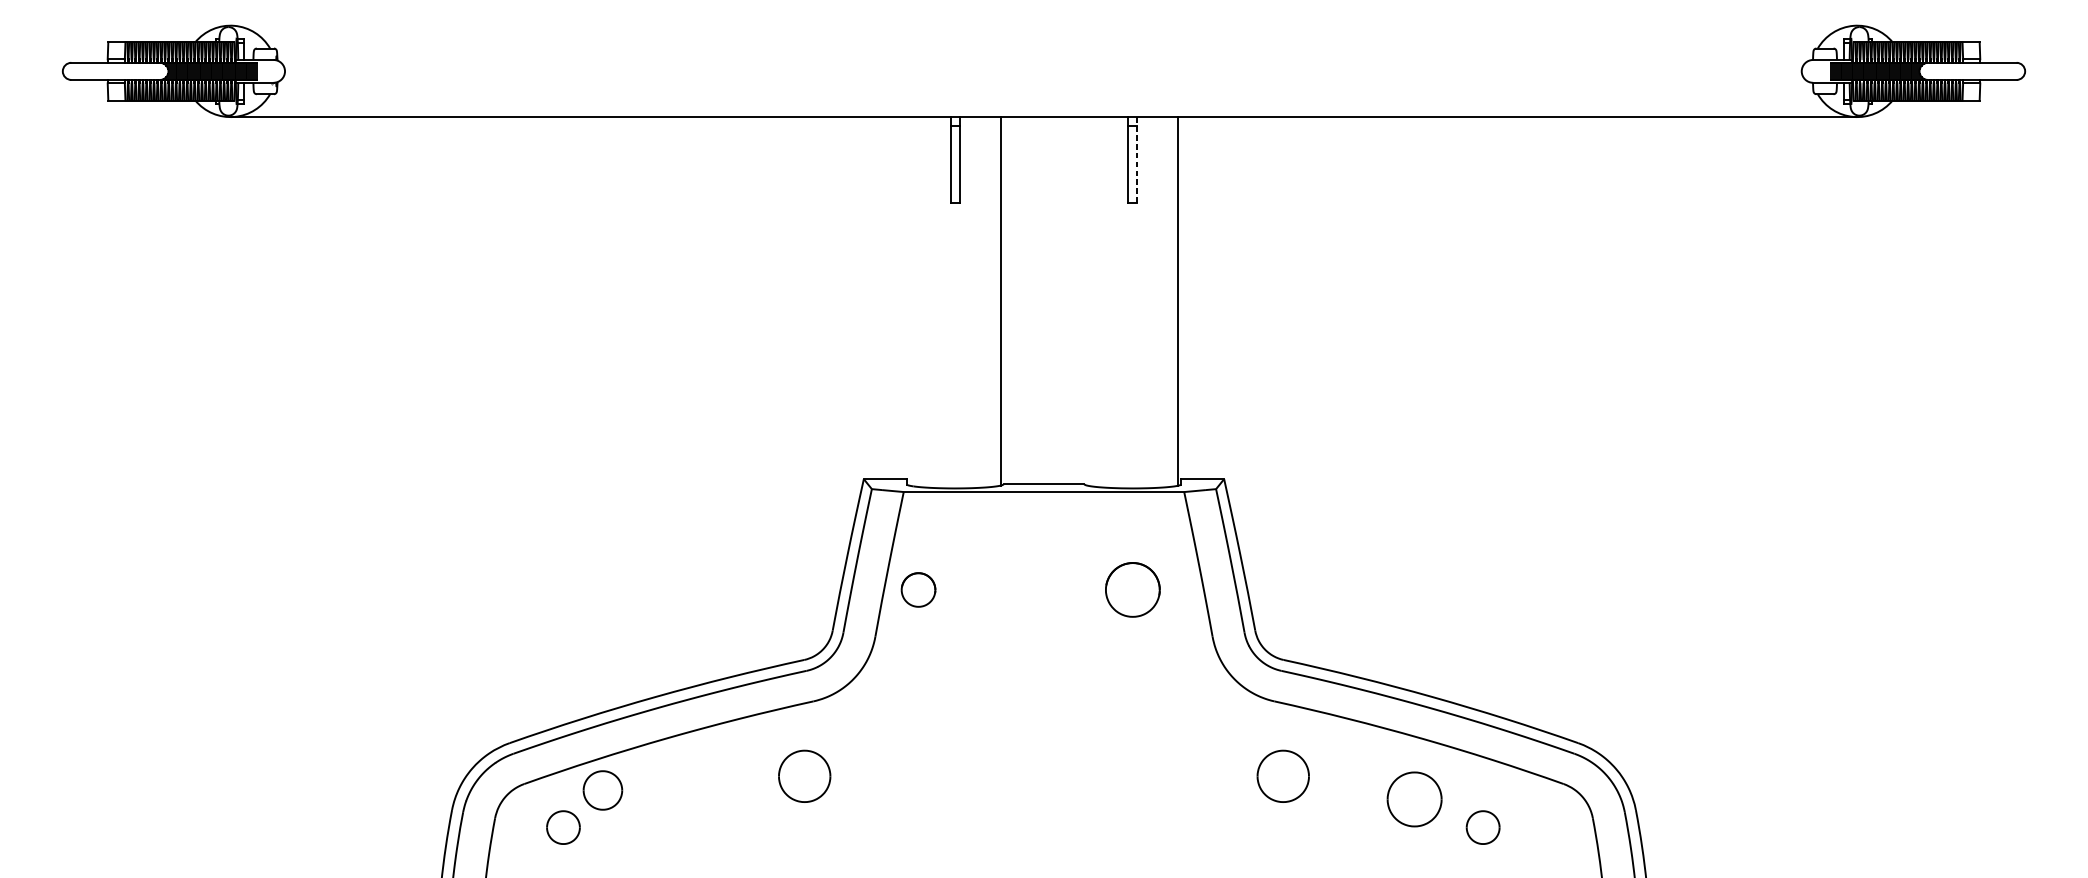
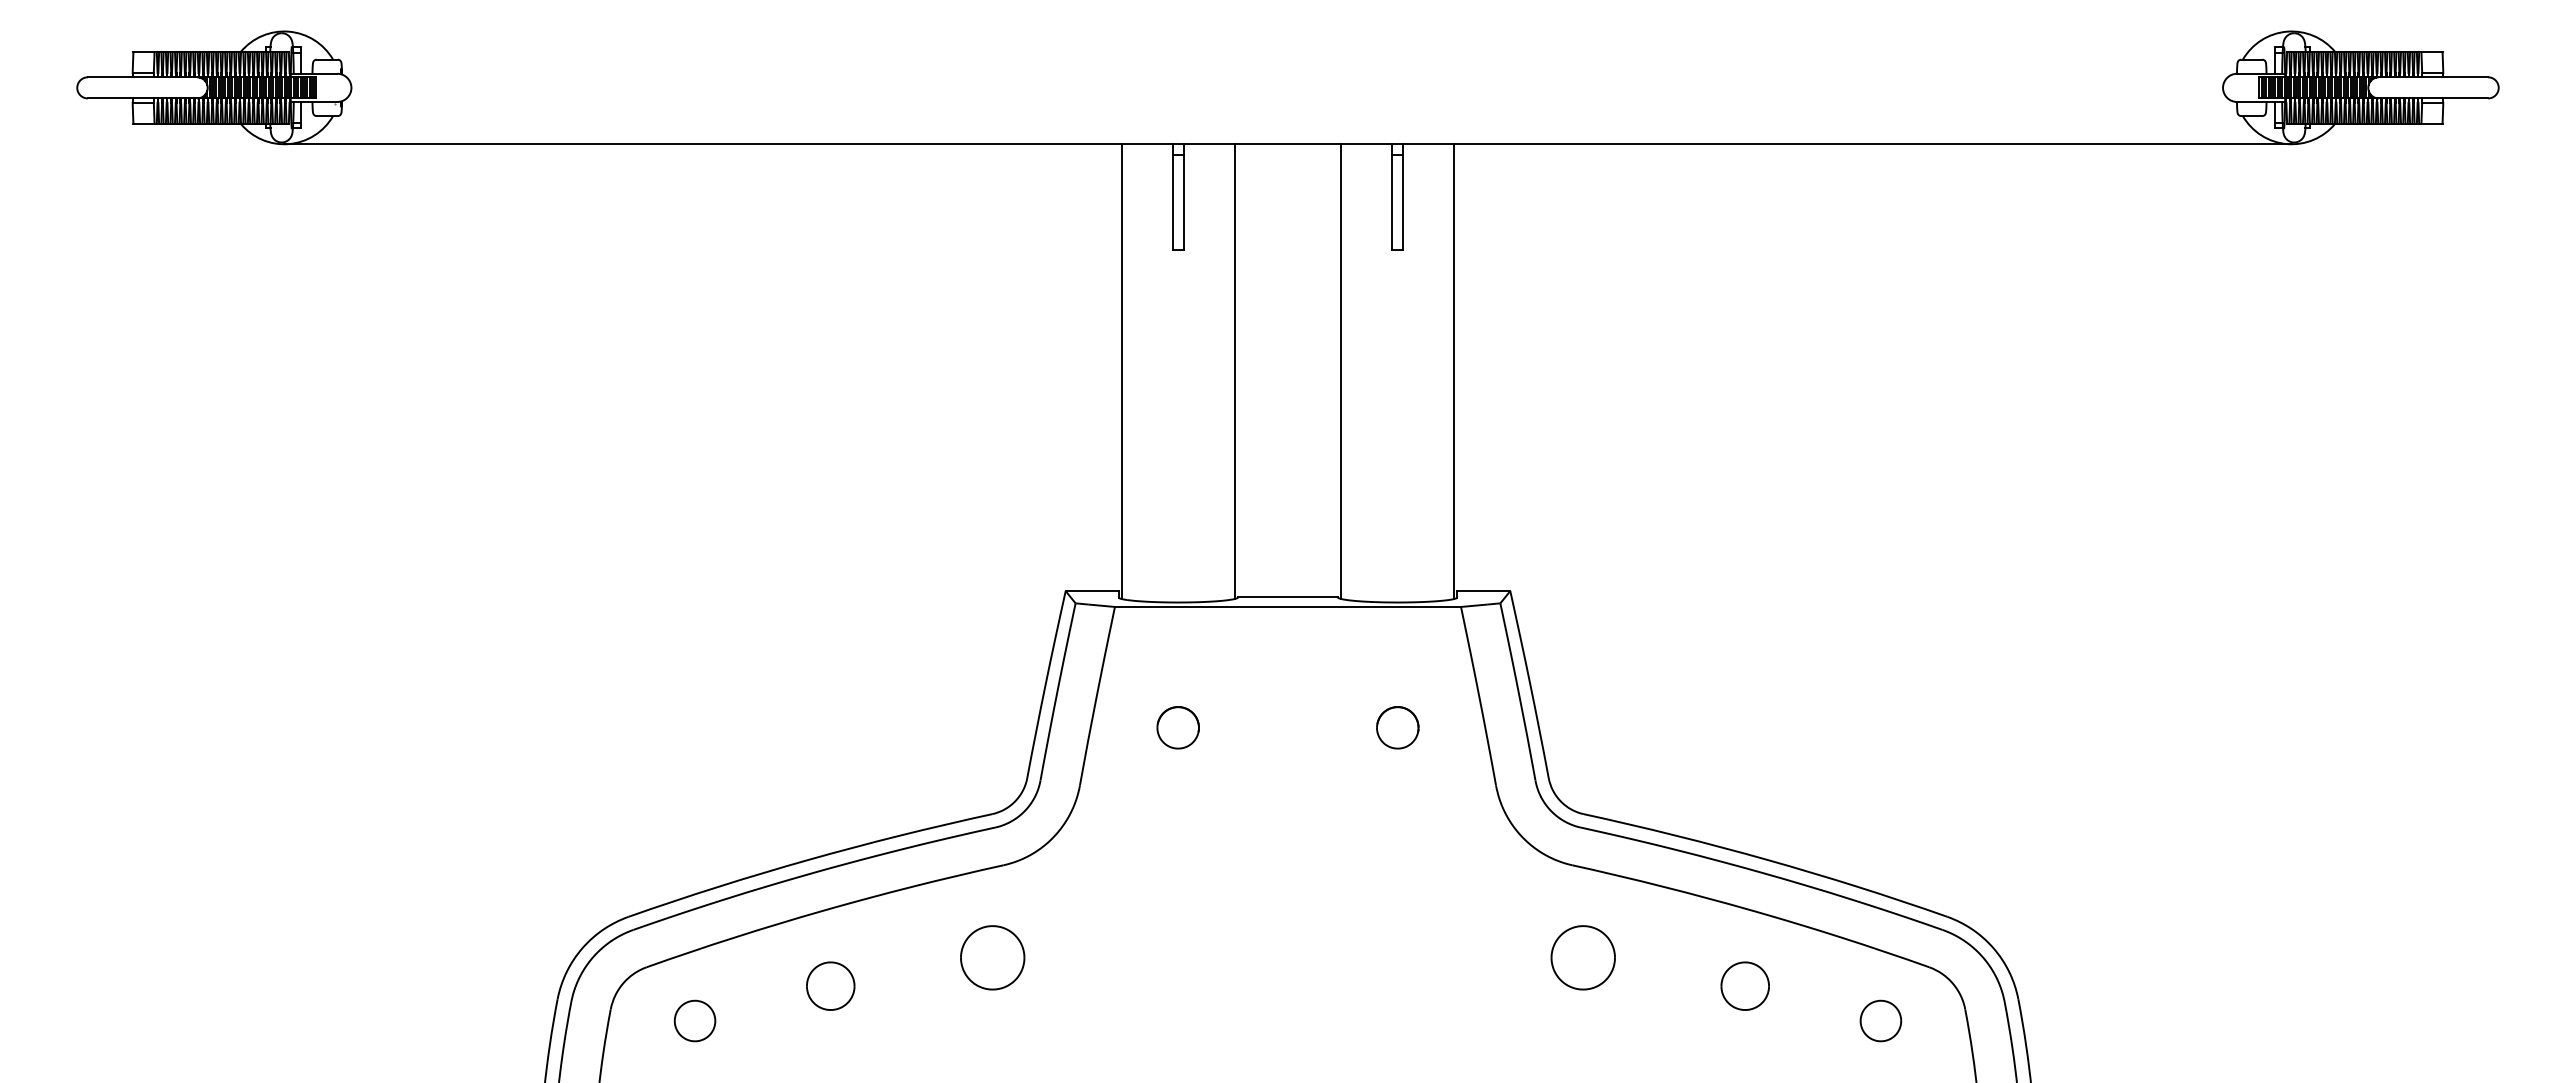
line: (1136, 160) -> (1402, 197), dashed -> solid
line: (909, 301) -> (1122, 371), added
line: (1086, 301) -> (1340, 371), added
part: (917, 589) -> (1177, 727), moved
part: (1132, 589) -> (1397, 727), size x0.62
part: (602, 789) -> (830, 985), moved
part: (1413, 798) -> (1744, 985), size x0.71
part: (1482, 827) -> (1880, 1020), moved

